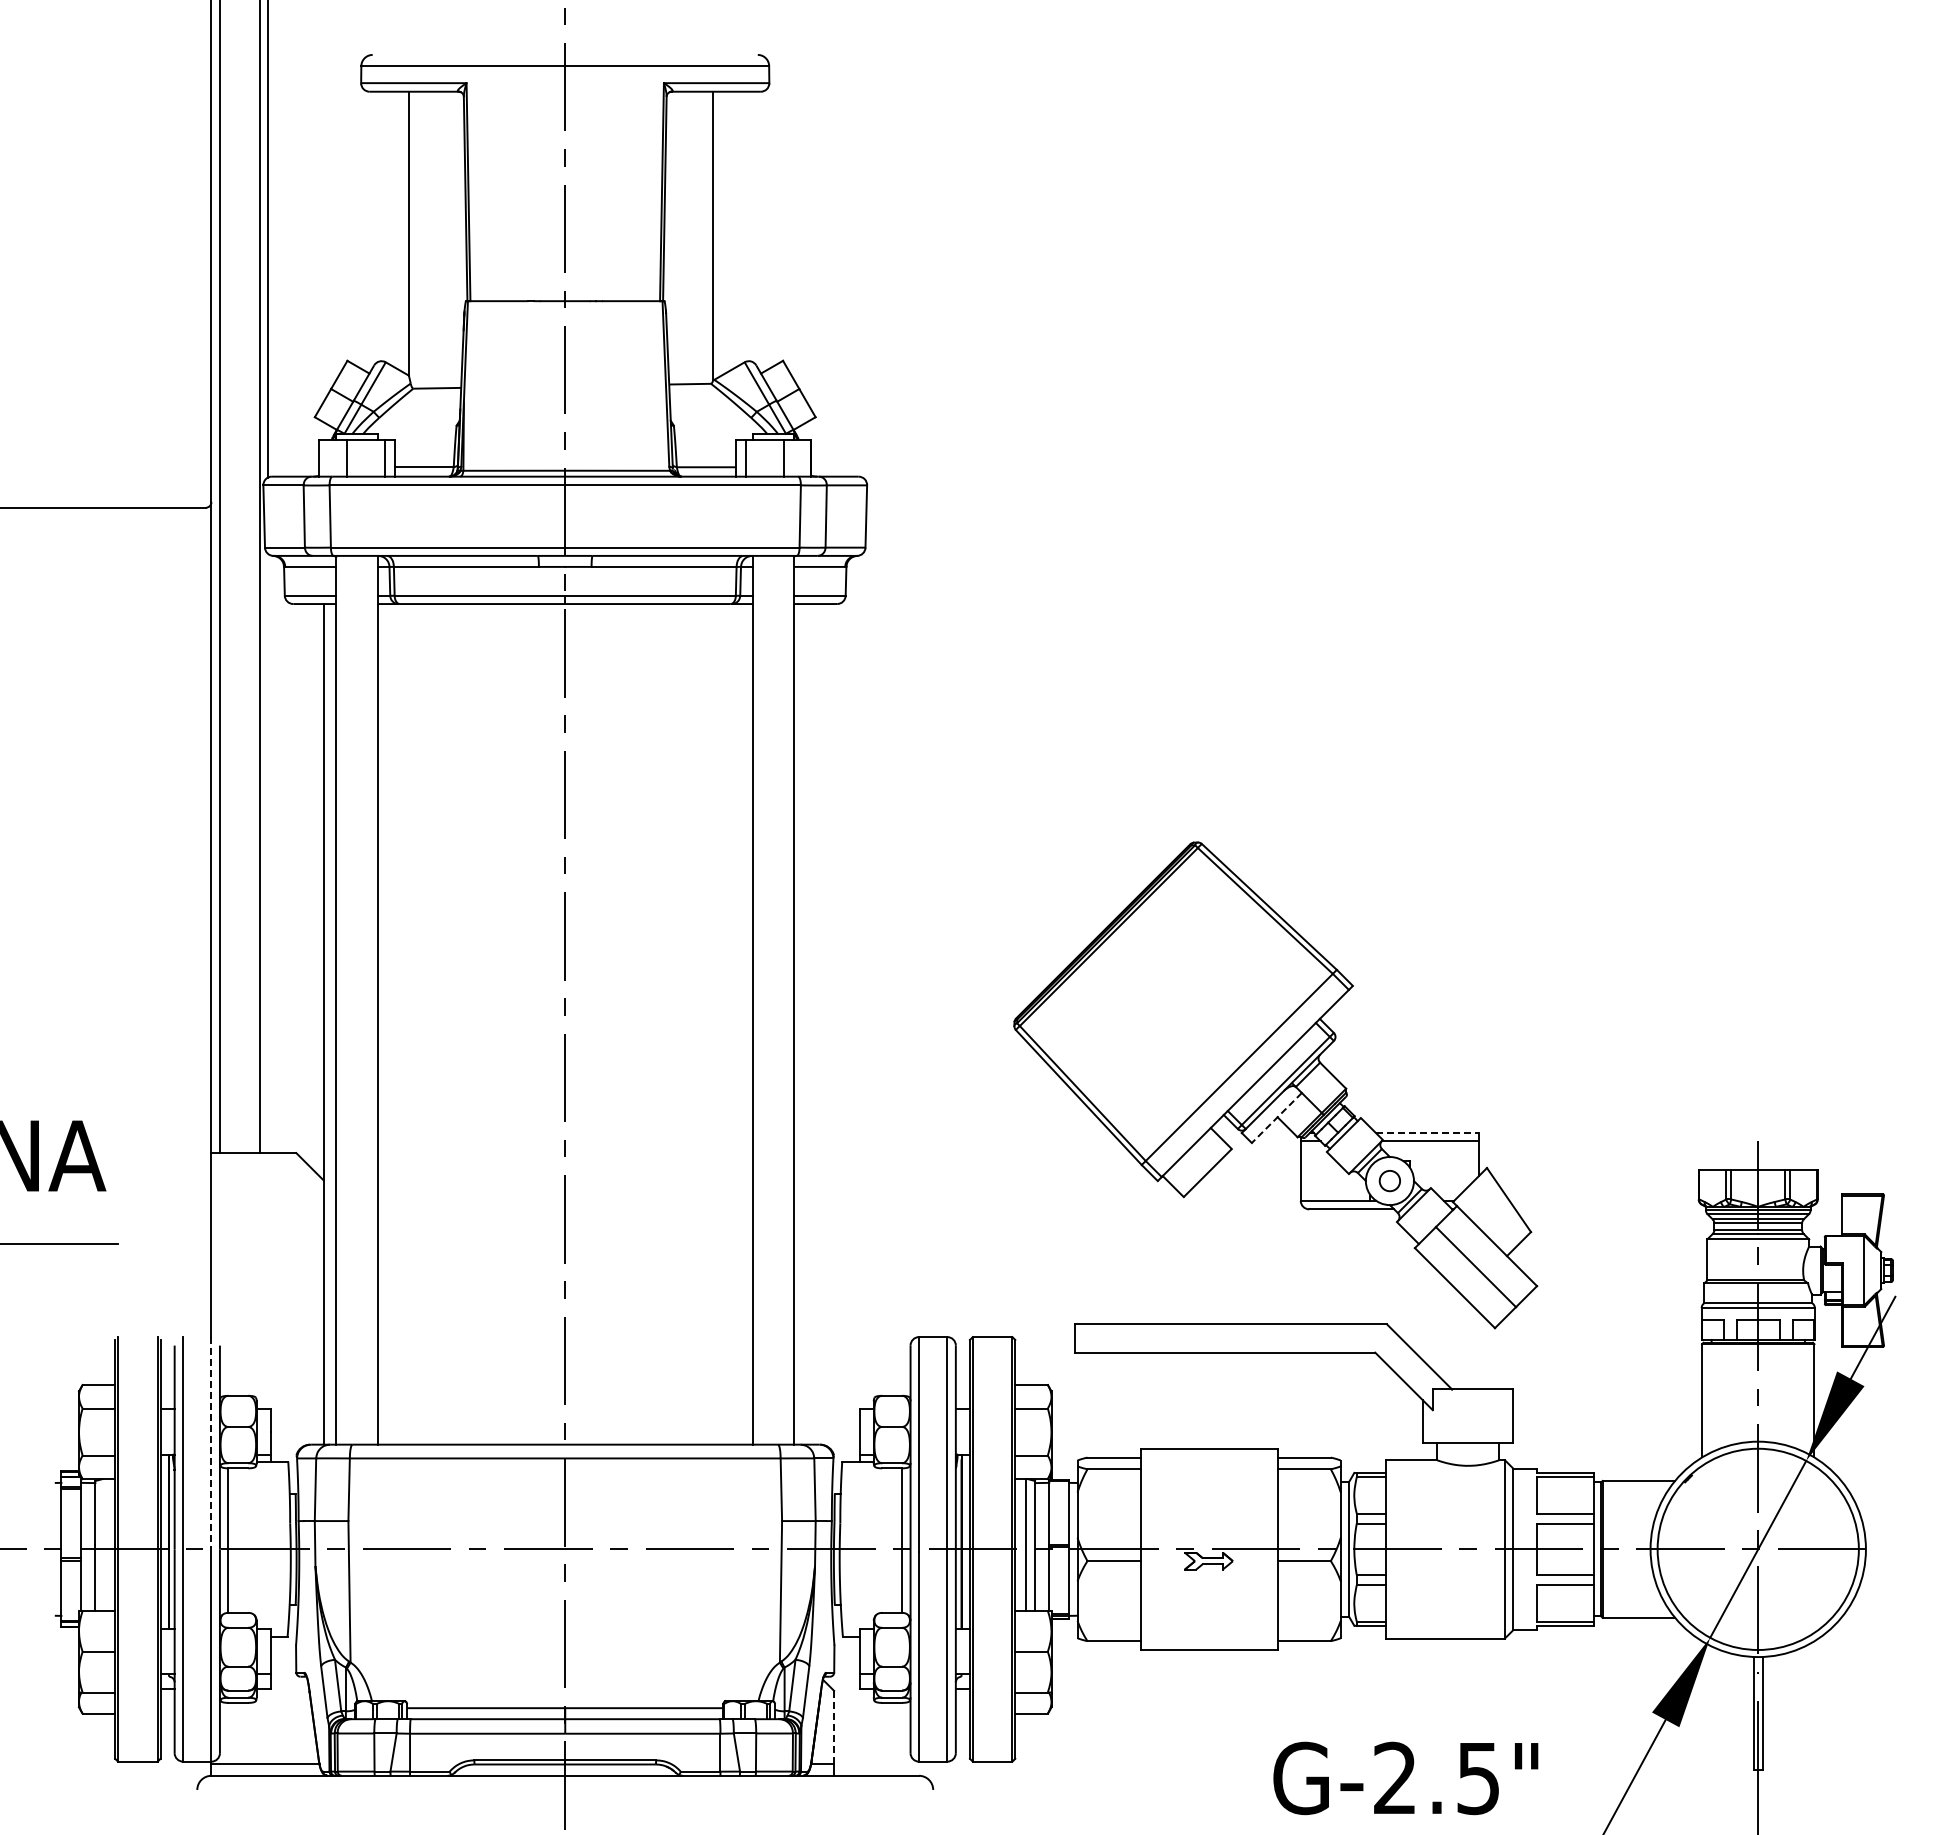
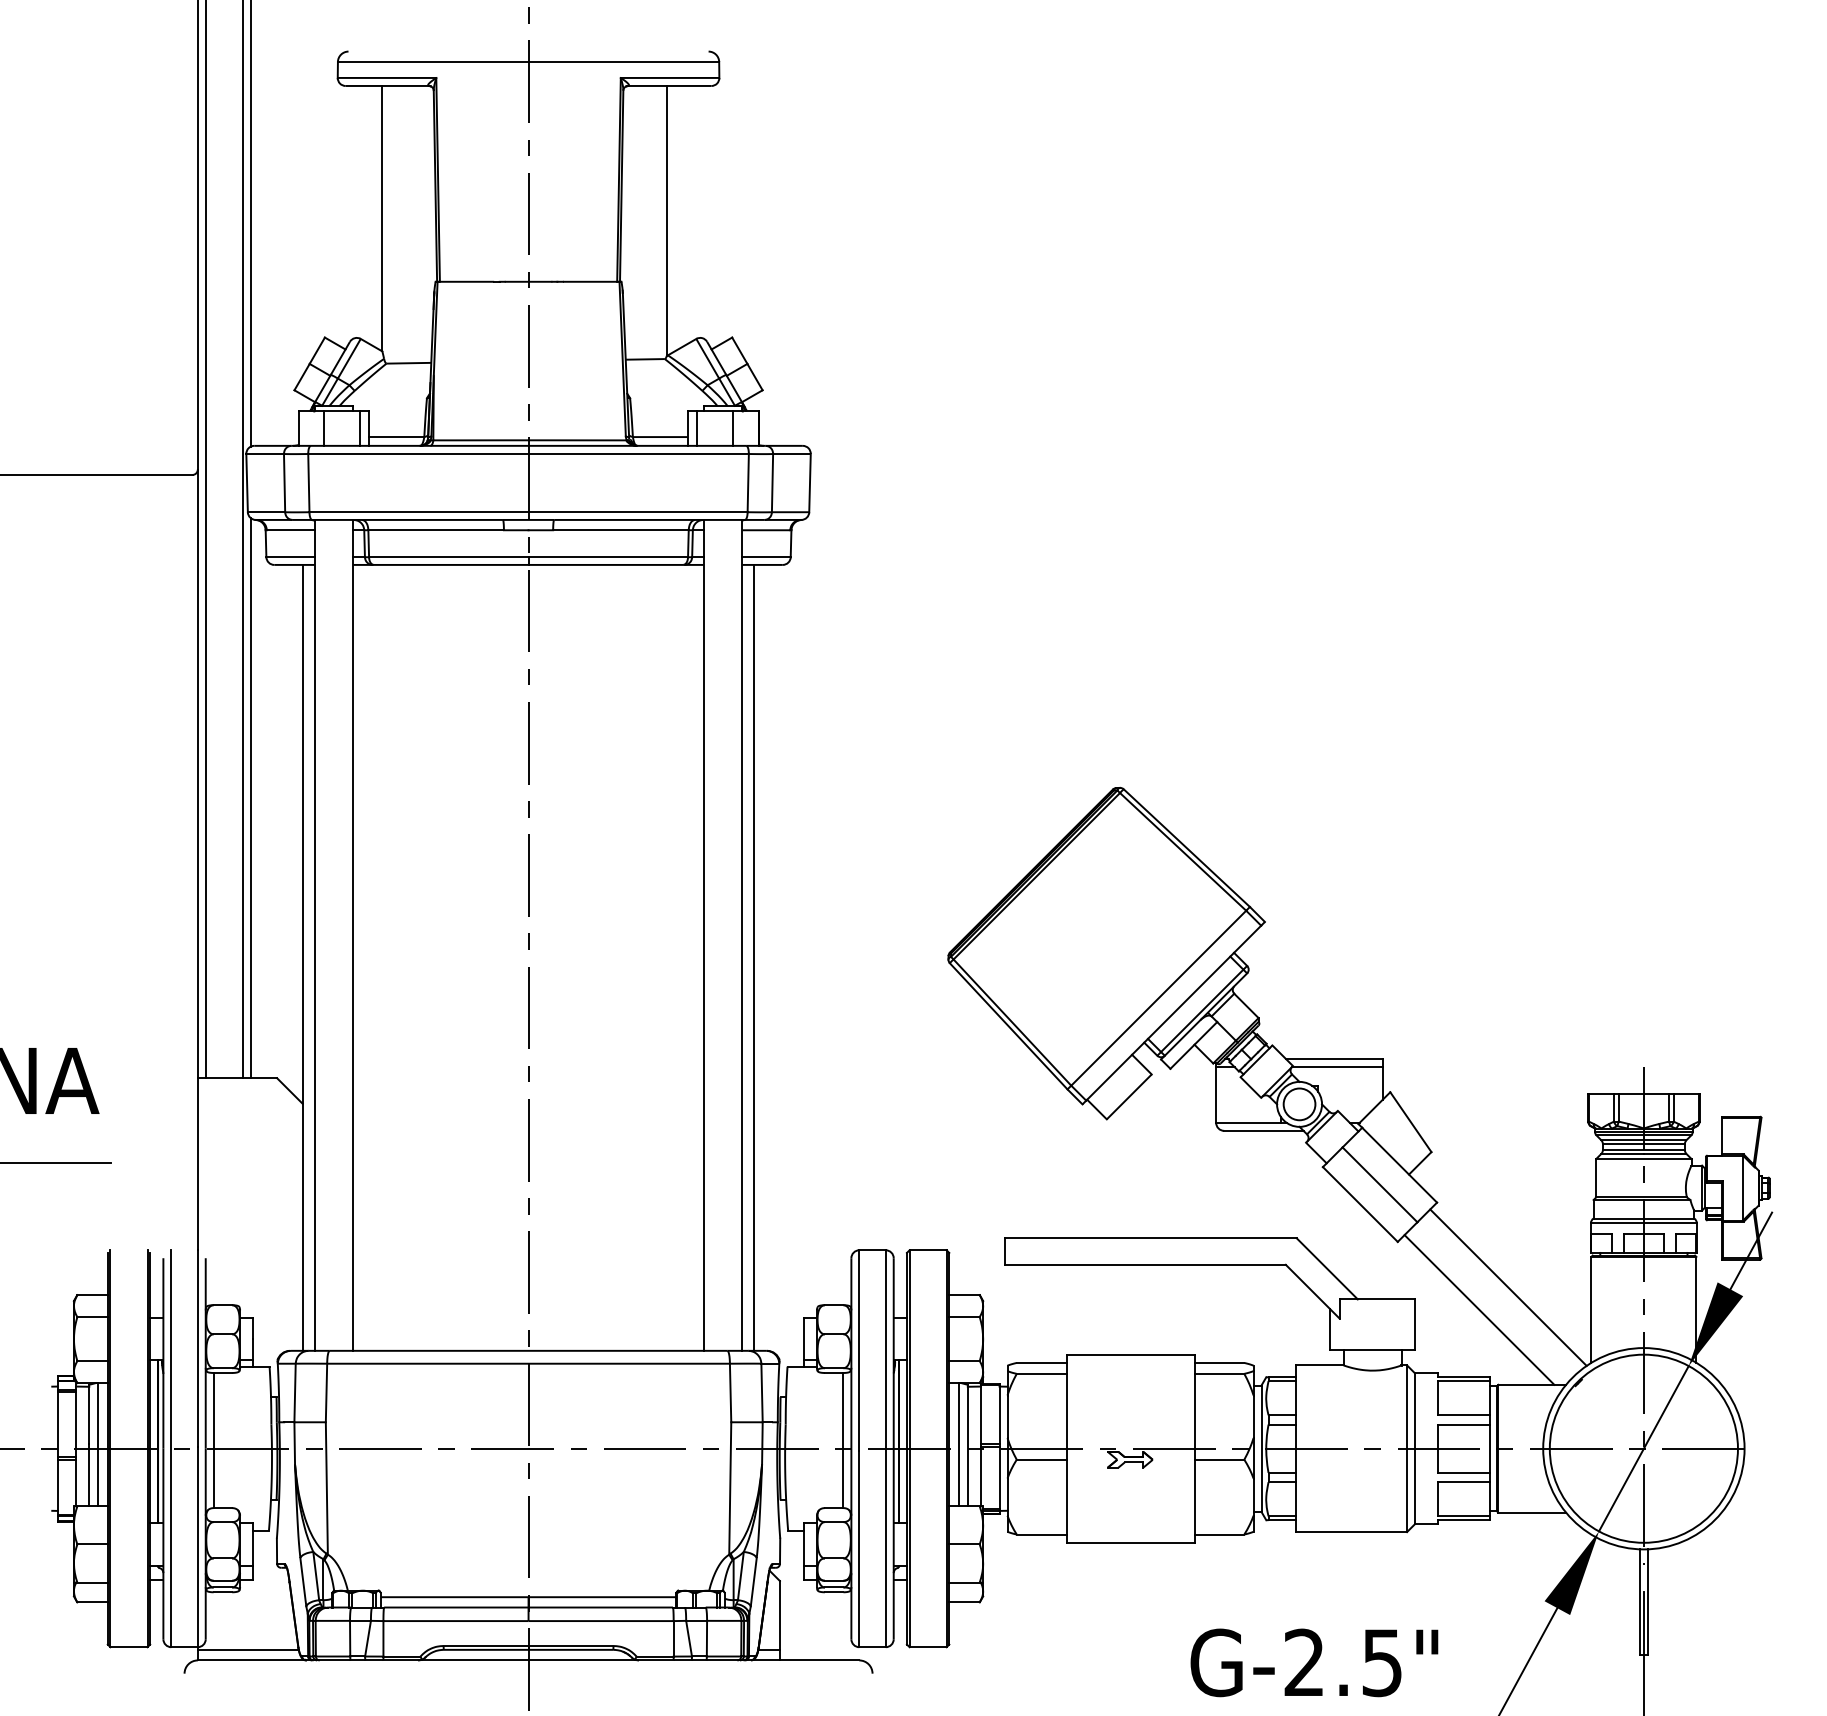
line: (268, 853) -> (251, 798), added
line: (806, 1024) -> (754, 958), added
line: (1276, 1118) -> (1193, 1045), dashed -> solid
line: (1427, 1132) -> (1334, 1059), dashed -> solid
circle: (1389, 1181) -> (1299, 1104), size x1.67
line: (1613, 1376) -> (1508, 1287), added
line: (1582, 1400) -> (1479, 1309), added
line: (211, 1442) -> (197, 1348), dashed -> solid
line: (104, 1544) -> (97, 1444), added
line: (834, 1727) -> (780, 1615), dashed -> solid

